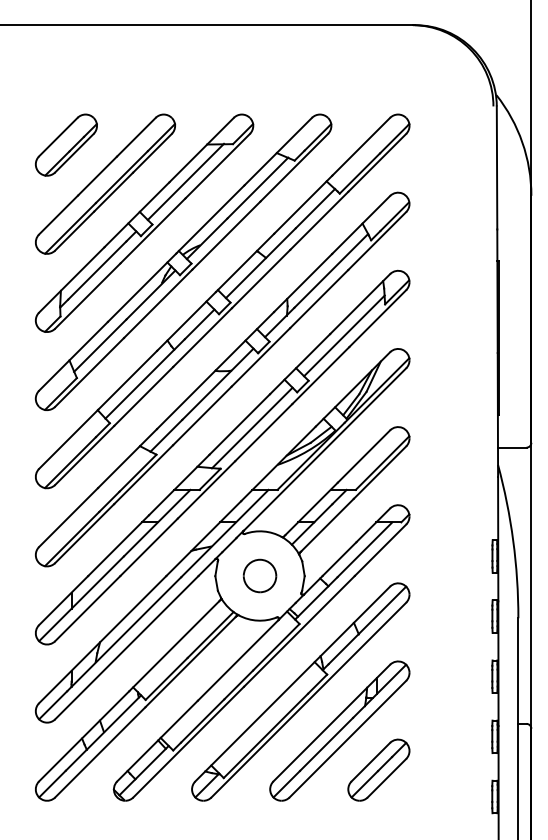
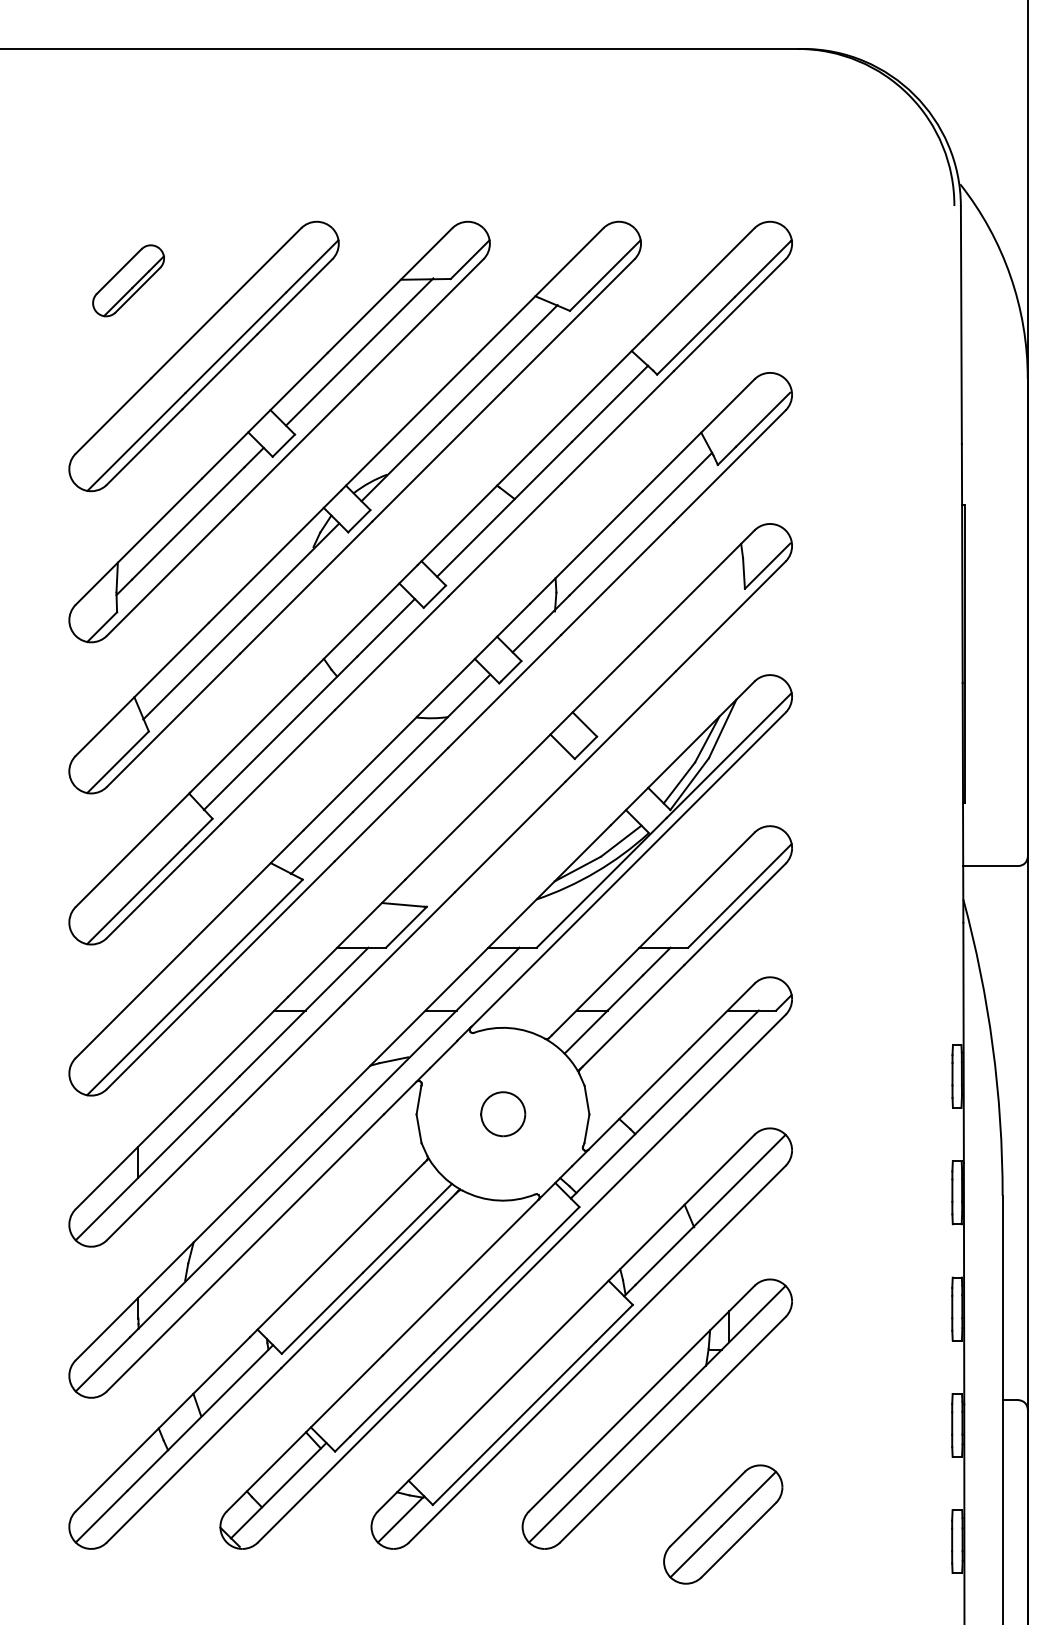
part: (66, 144) -> (128, 279), size x0.6
line: (344, 335) -> (666, 649), removed
line: (251, 427) -> (486, 827), removed
part: (260, 575) -> (503, 1113), size x0.7
part: (378, 769) -> (722, 1523), moved

